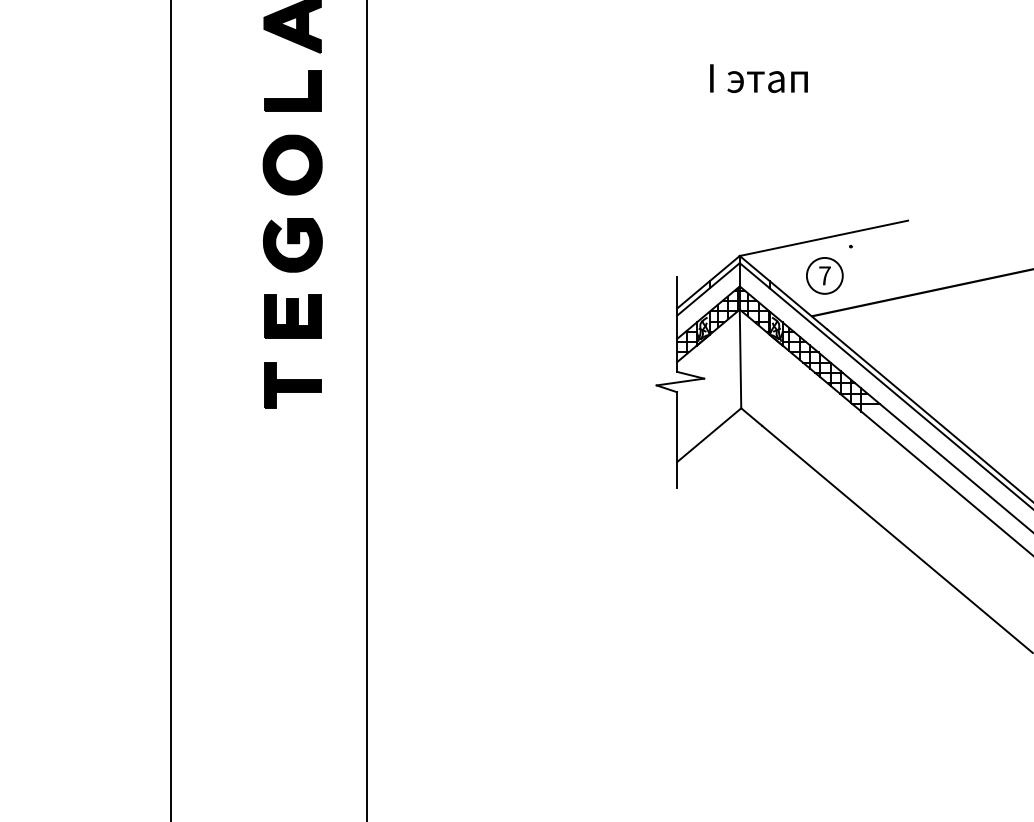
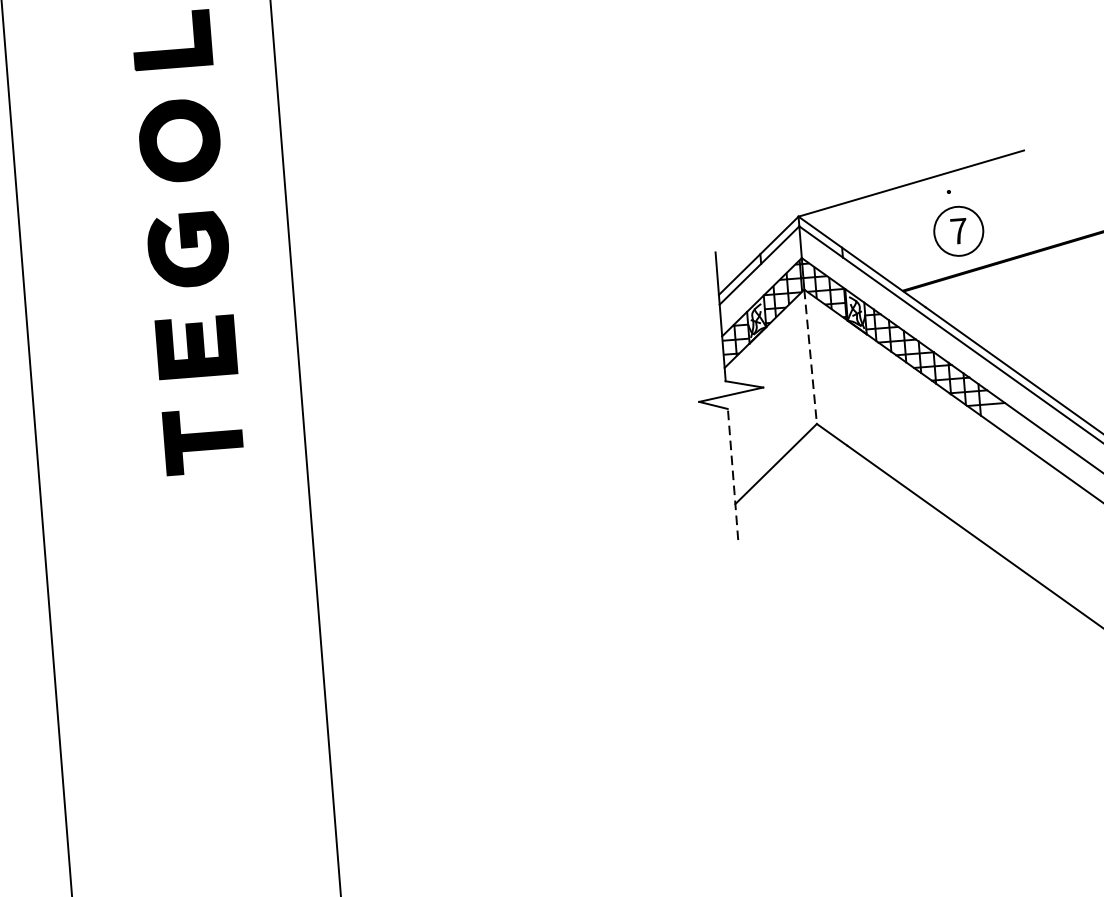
part: (824, 275) -> (958, 230), moved
line: (740, 359) -> (810, 357), solid -> dashed
line: (677, 439) -> (733, 473), solid -> dashed

